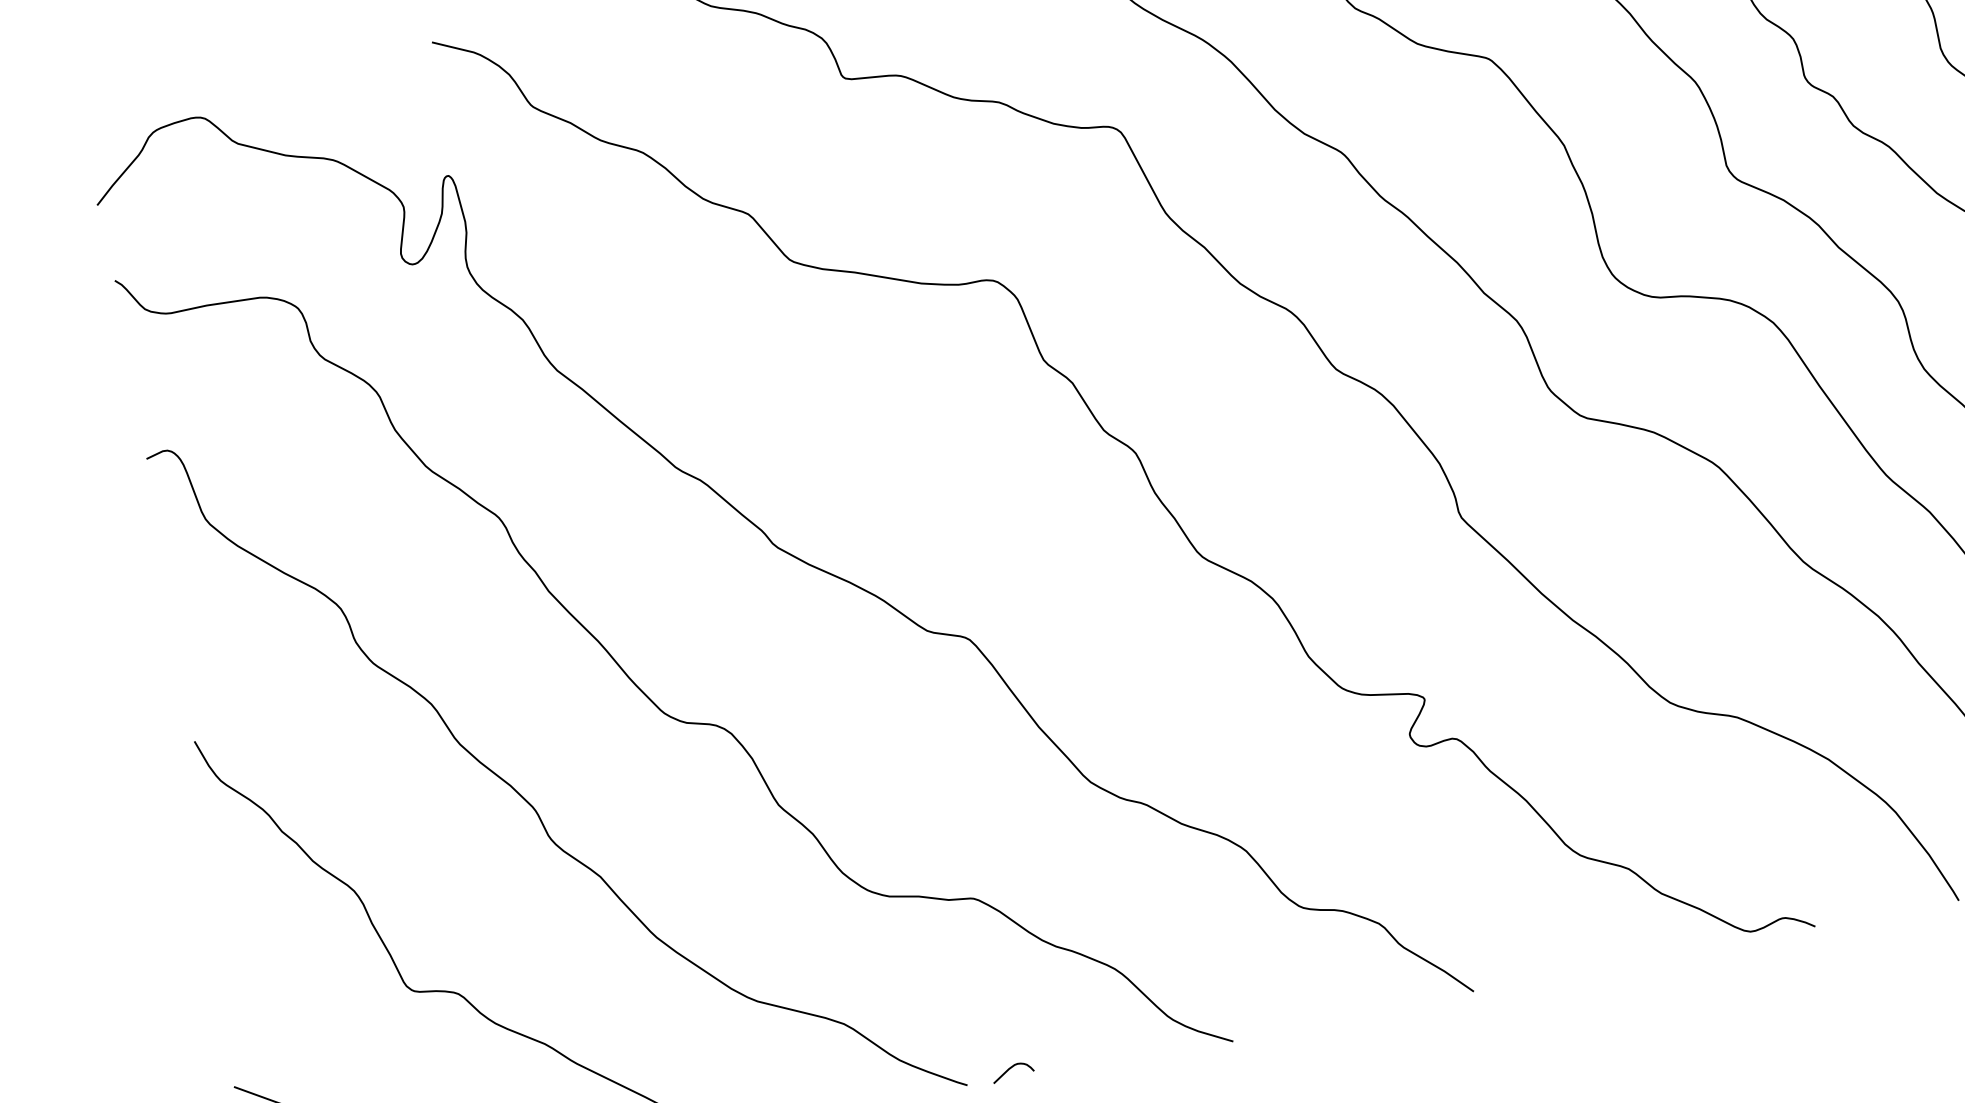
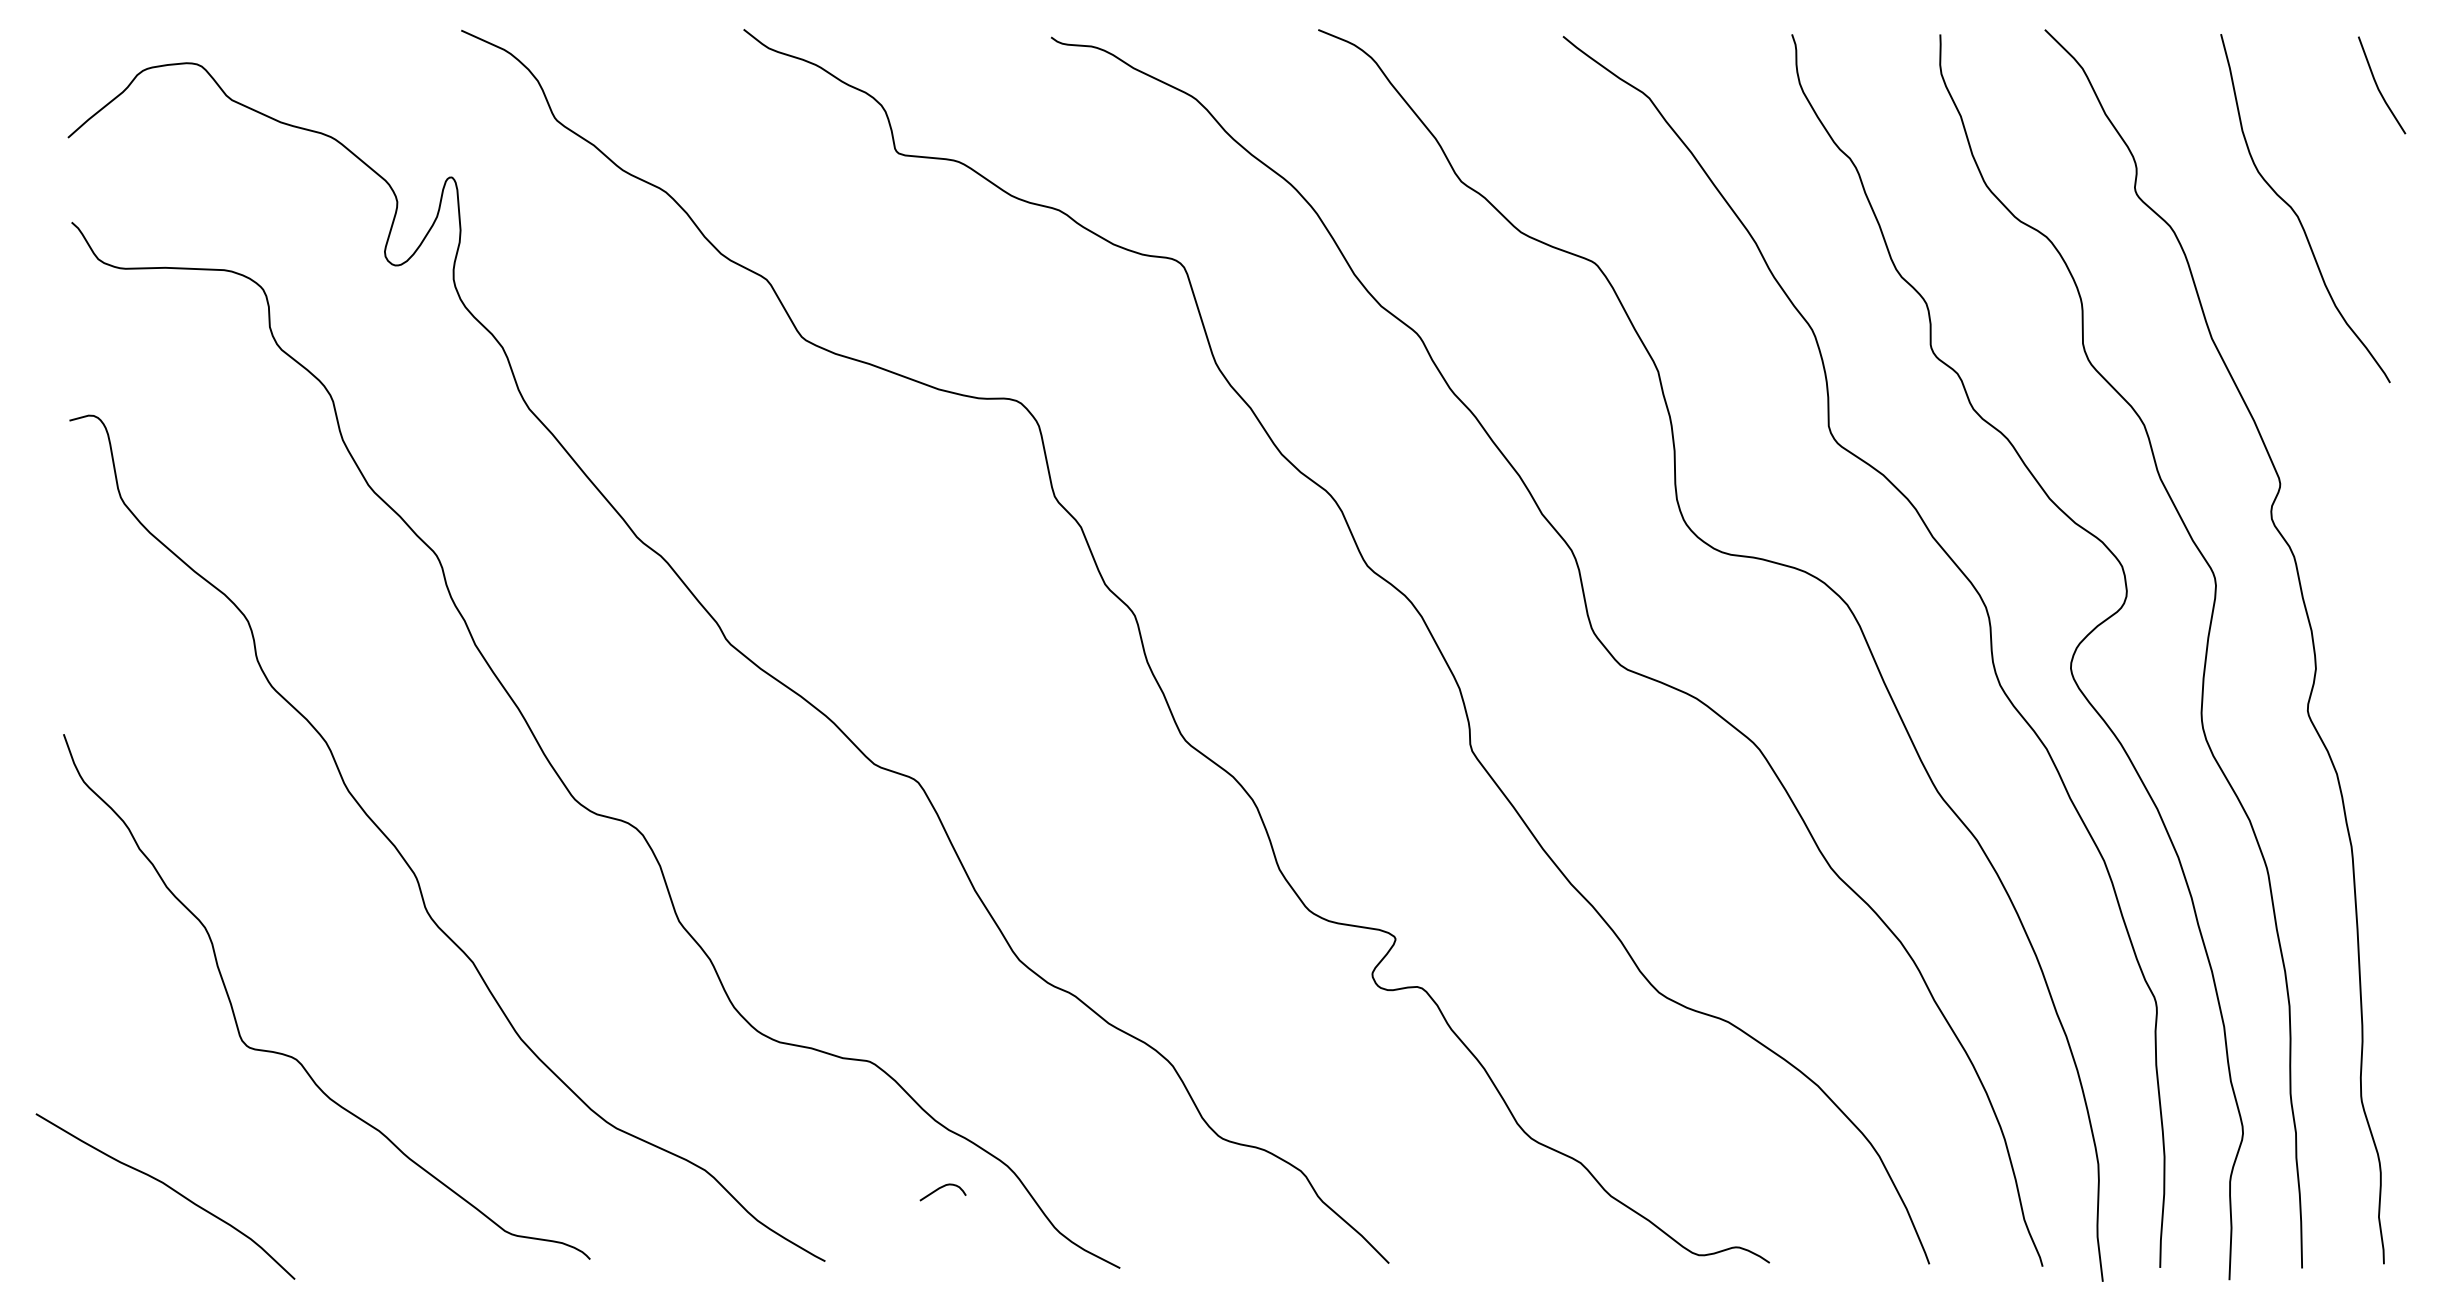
curve: (1011, 1068) -> (941, 1188), moved

